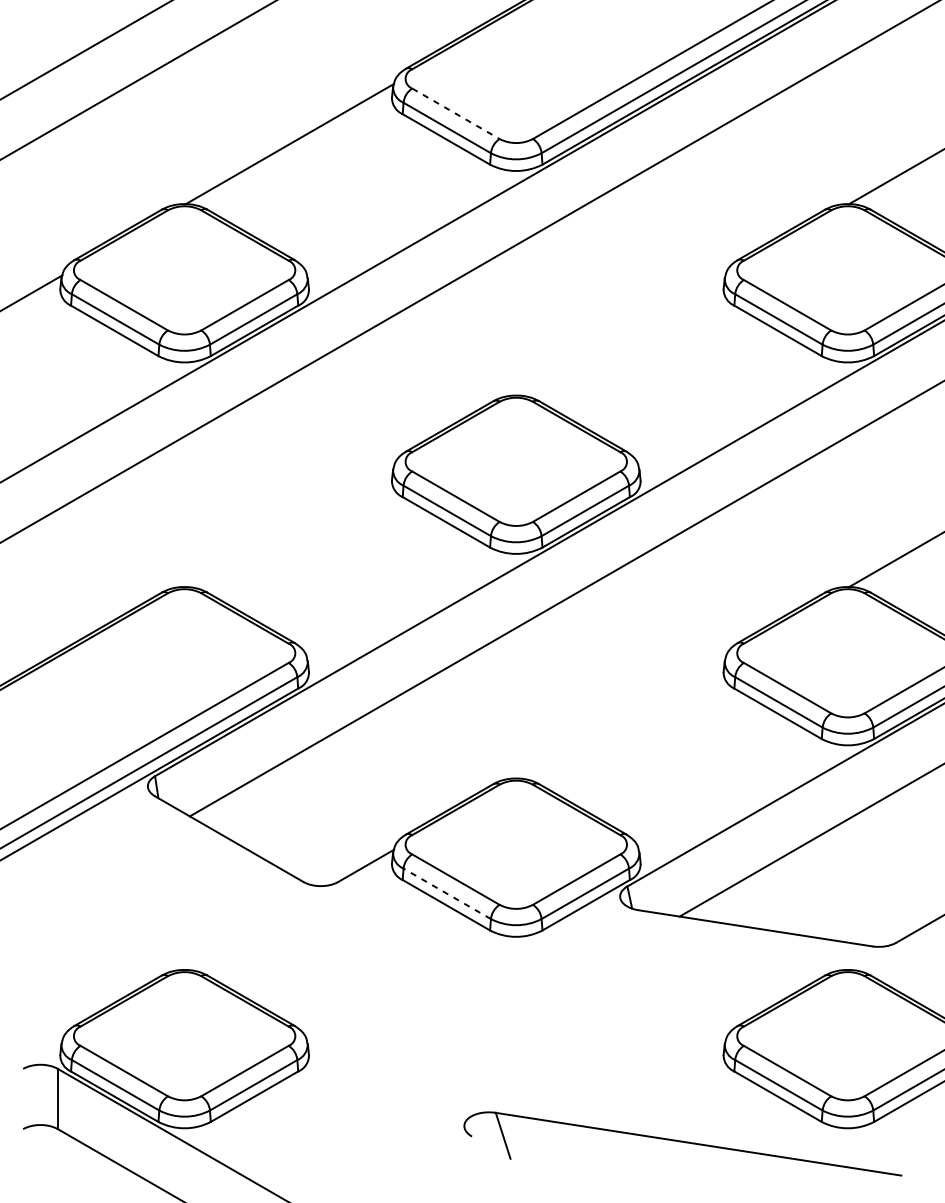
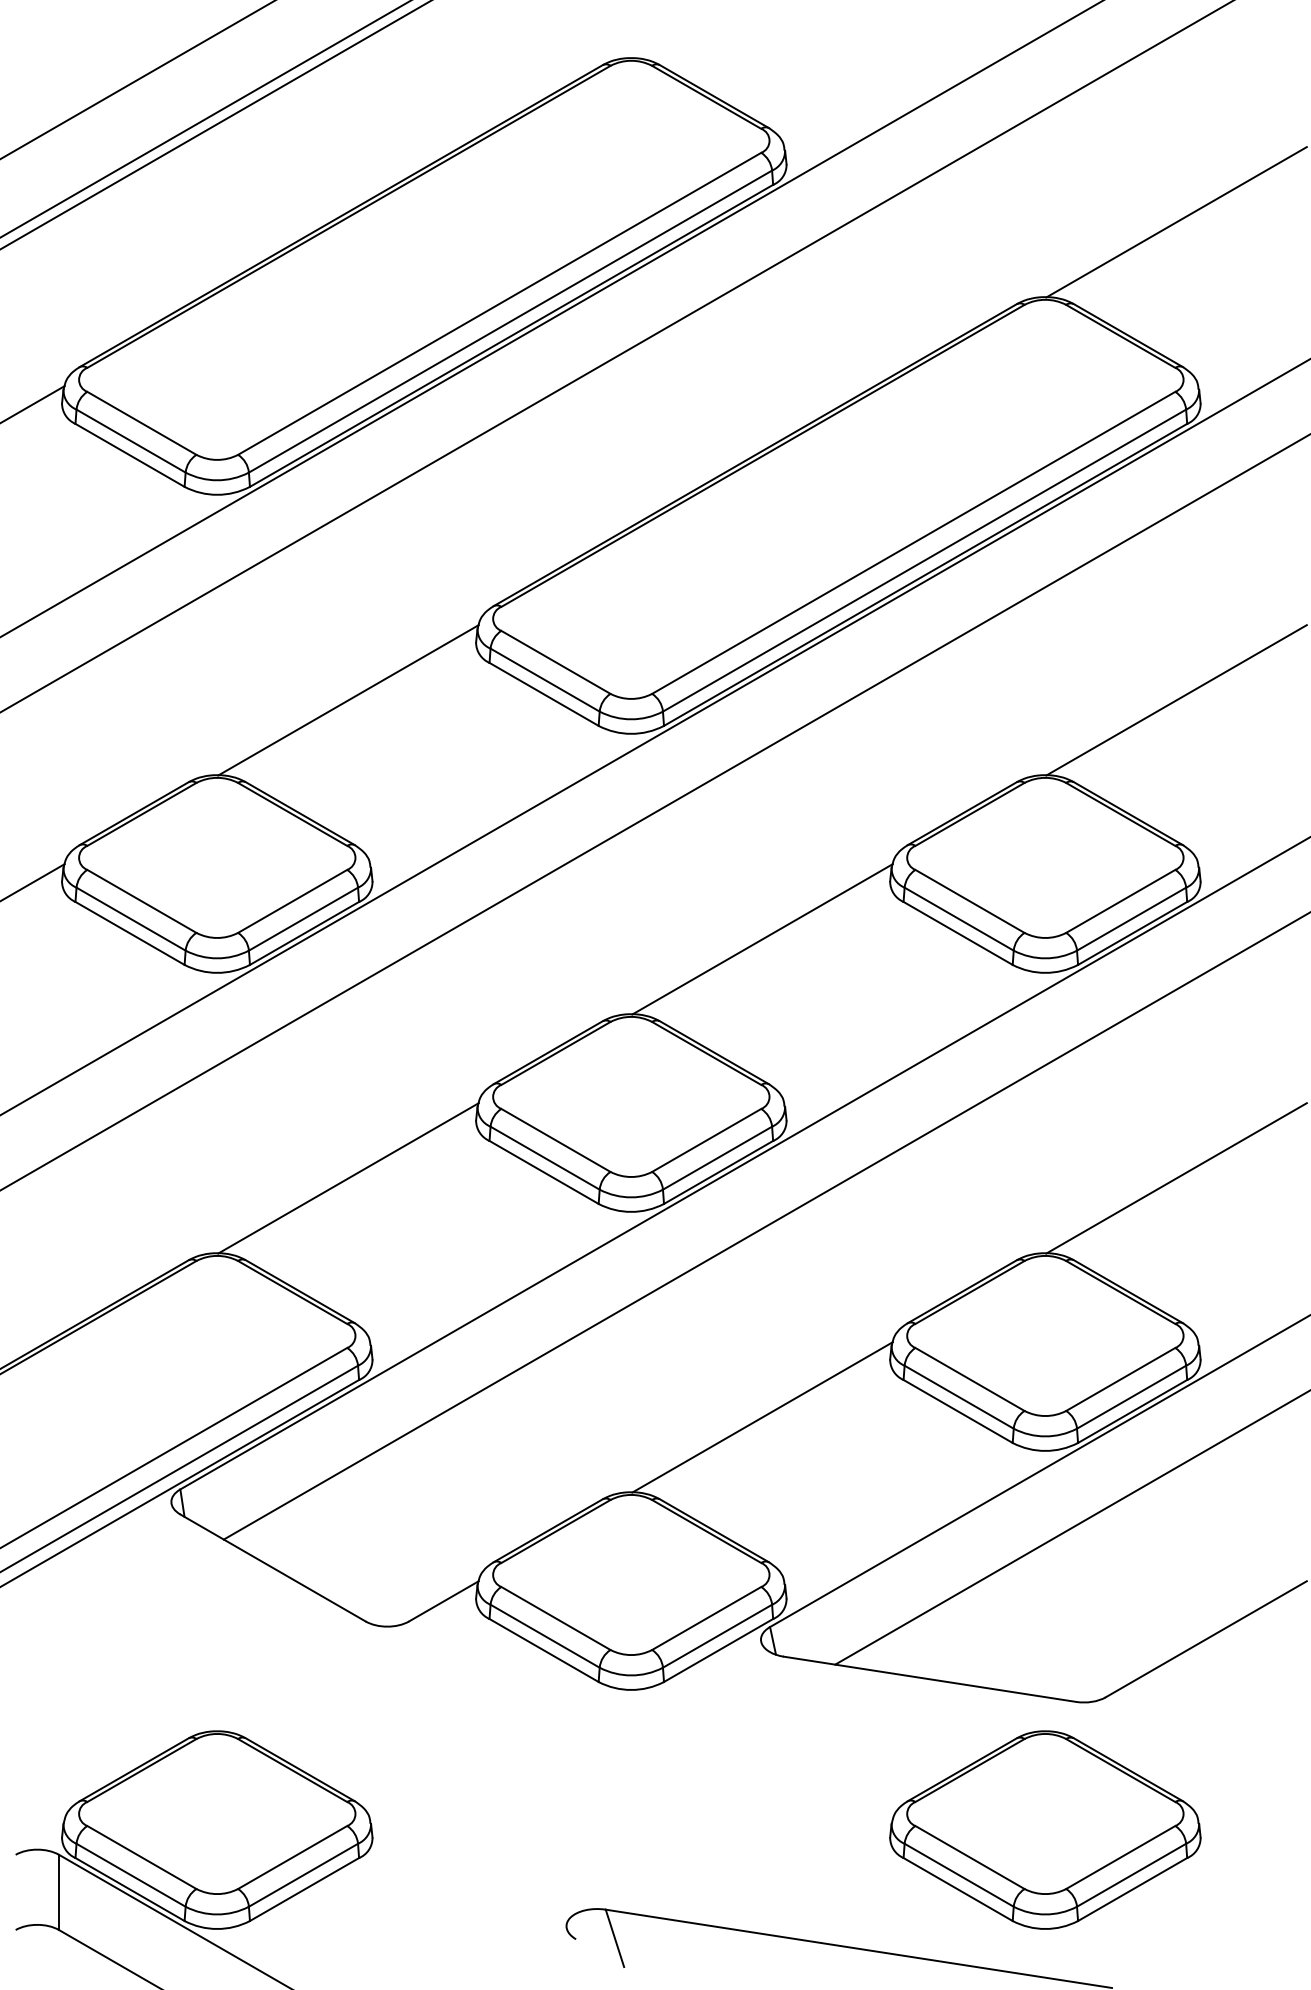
line: (455, 113) -> (555, 662), dashed -> solid
line: (621, 335) -> (762, 939), added
line: (289, 527) -> (348, 1178), added
line: (621, 718) -> (762, 1417), added
line: (447, 894) -> (545, 1636), dashed -> solid

